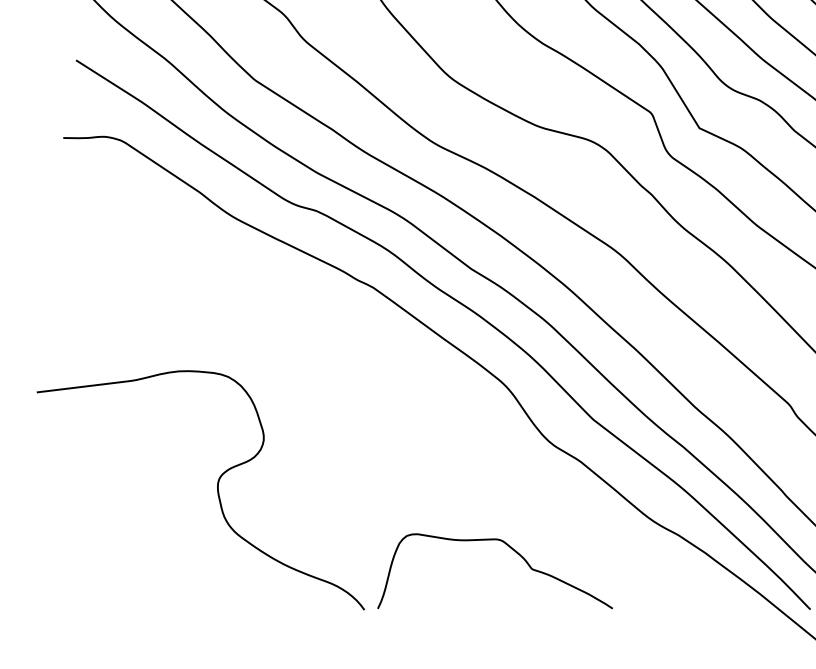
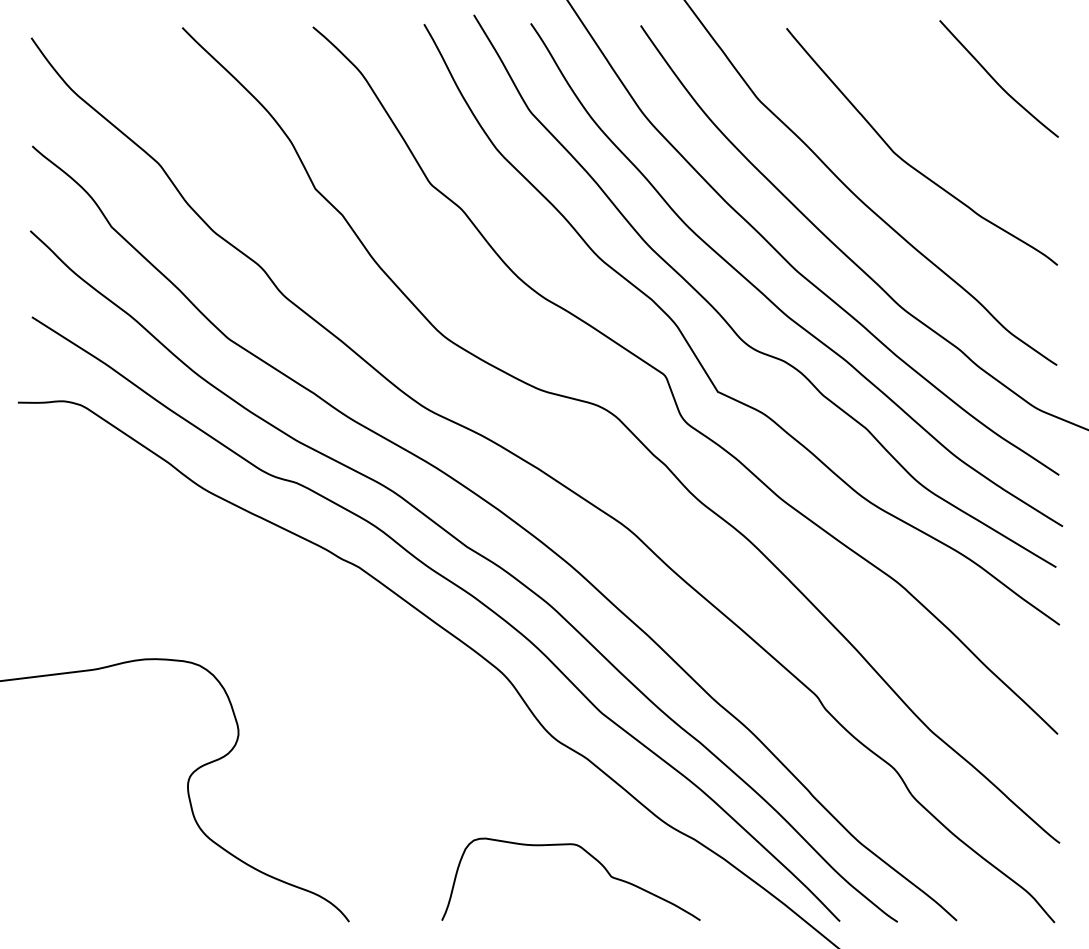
curve: (512, 550) -> (590, 856), moved

